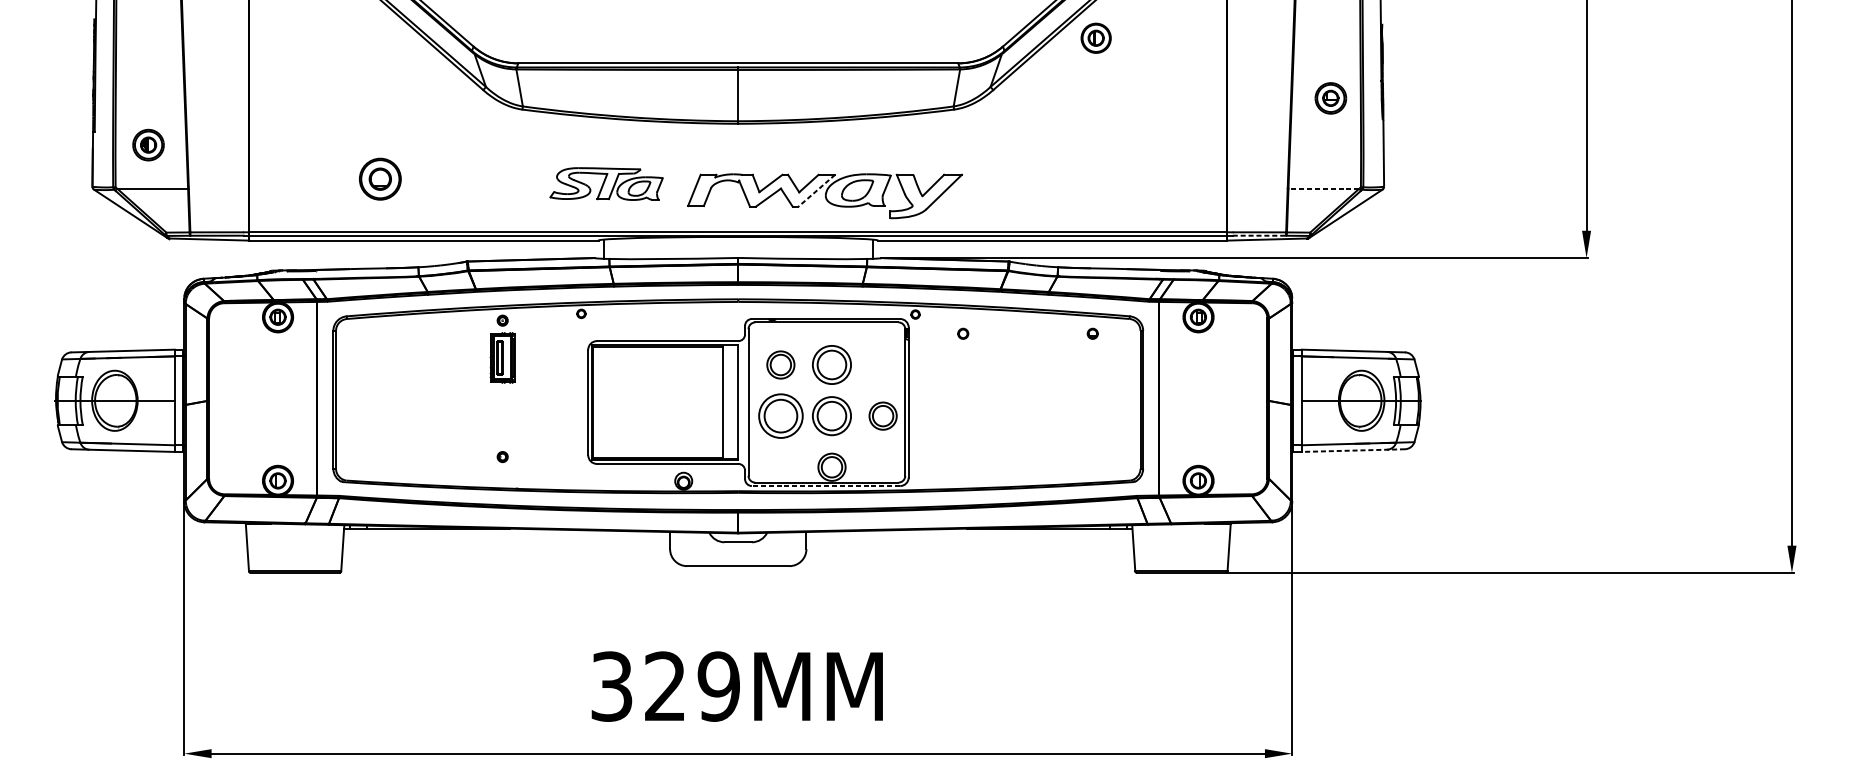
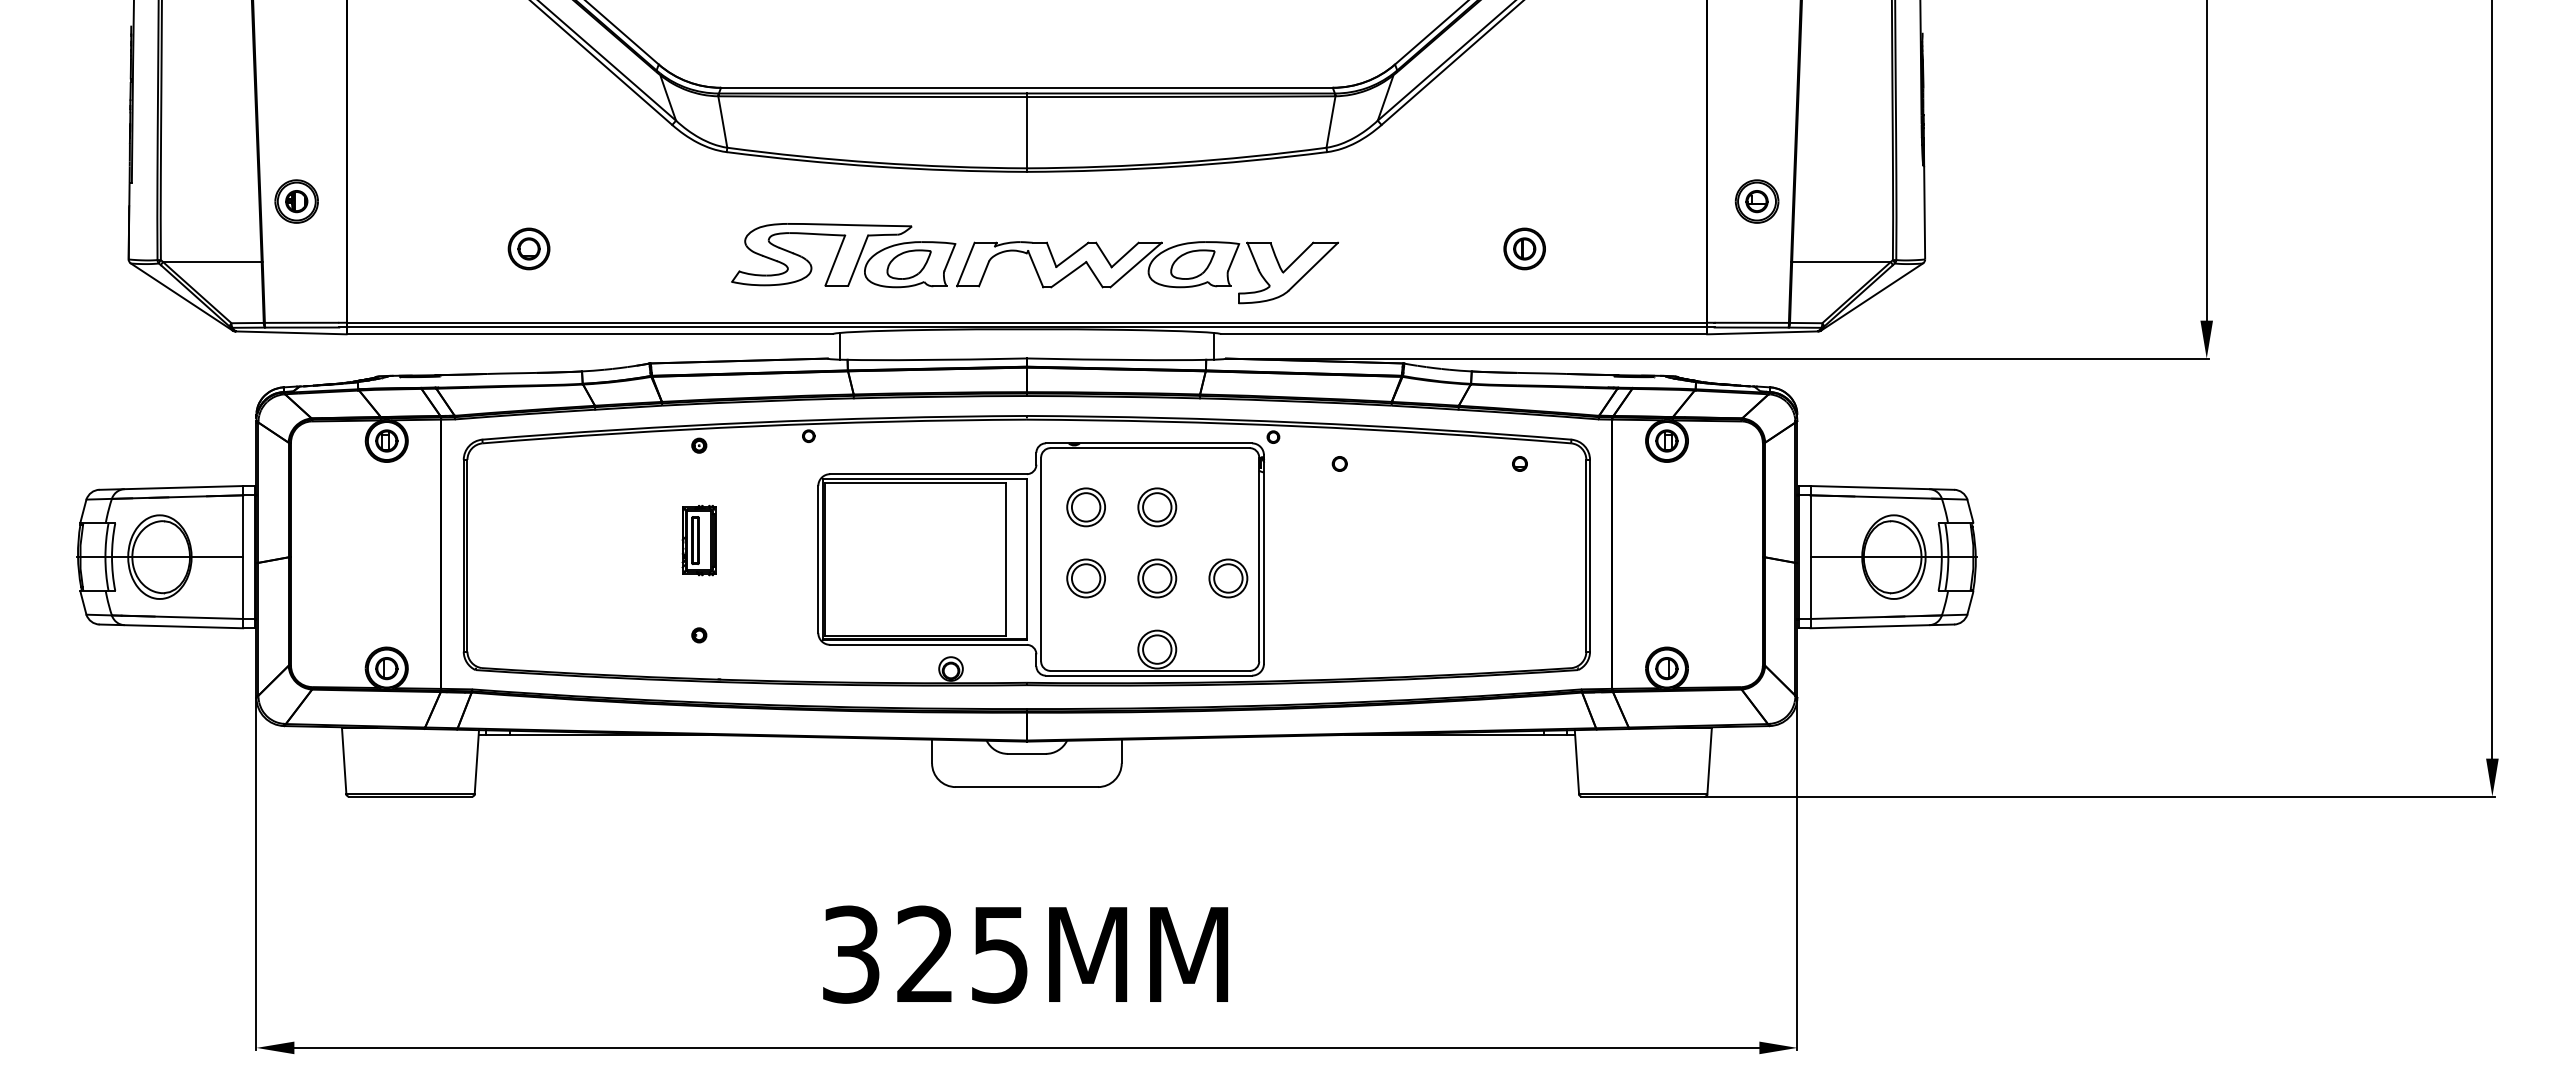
part: (1096, 37) -> (1524, 248), moved
part: (1330, 98) -> (1756, 201), moved
part: (148, 145) -> (296, 201), moved
part: (379, 178) -> (528, 248), size x0.71
part: (606, 183) -> (843, 255), size x1.43
line: (1323, 188) -> (1840, 262), dashed -> solid
line: (817, 191) -> (1136, 265), dashed -> solid
line: (1259, 235) -> (1752, 327), dashed -> solid
part: (502, 357) -> (698, 540), moved
part: (832, 365) -> (1157, 507), size x0.71
part: (780, 416) -> (1085, 578), size x0.62
part: (832, 416) -> (1157, 578), size x0.71
line: (1353, 450) -> (1882, 626), dashed -> solid
line: (825, 485) -> (1148, 675), dashed -> solid
text: (718, 686) -> (999, 954), 329MM -> 325MM

